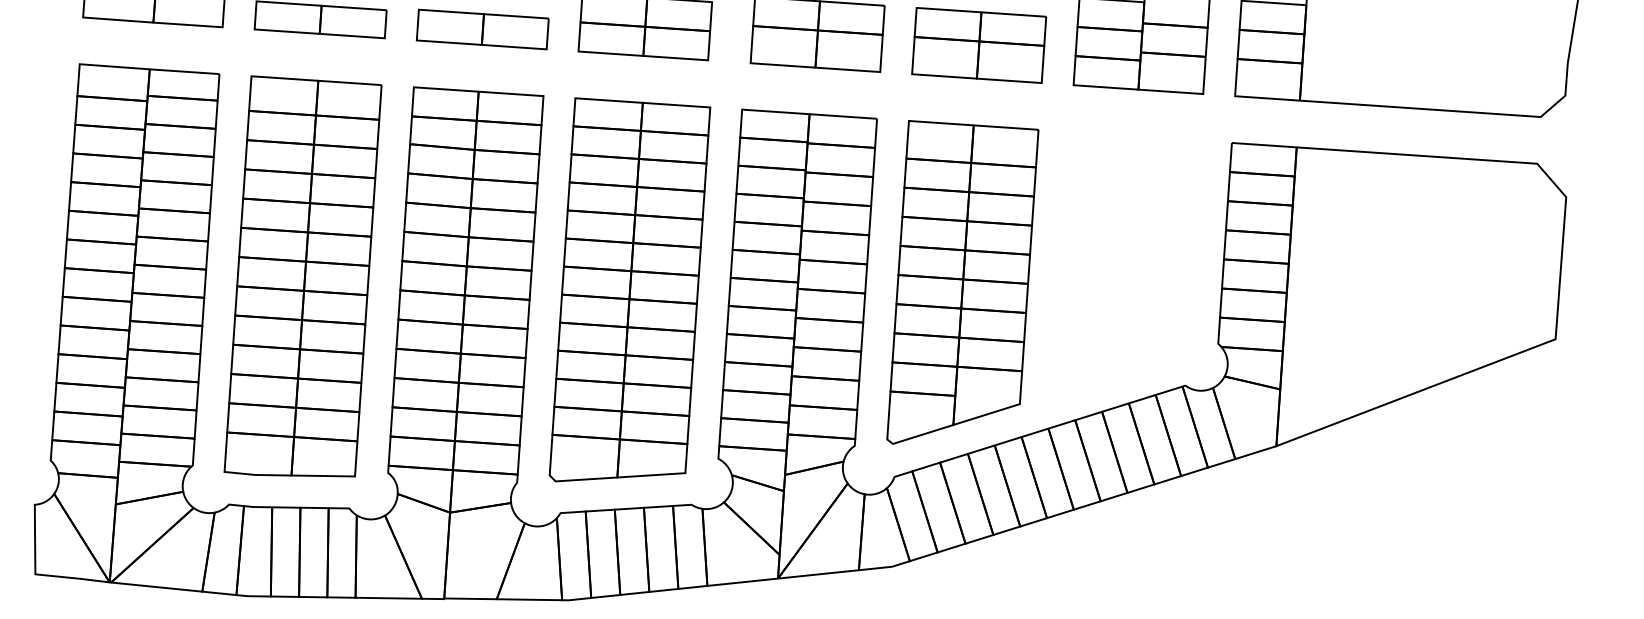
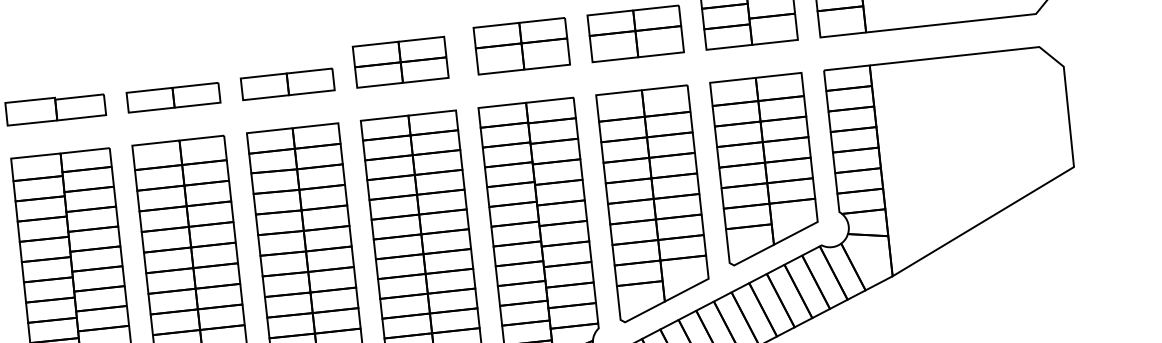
part: (1126, 261) -> (765, 166), added

